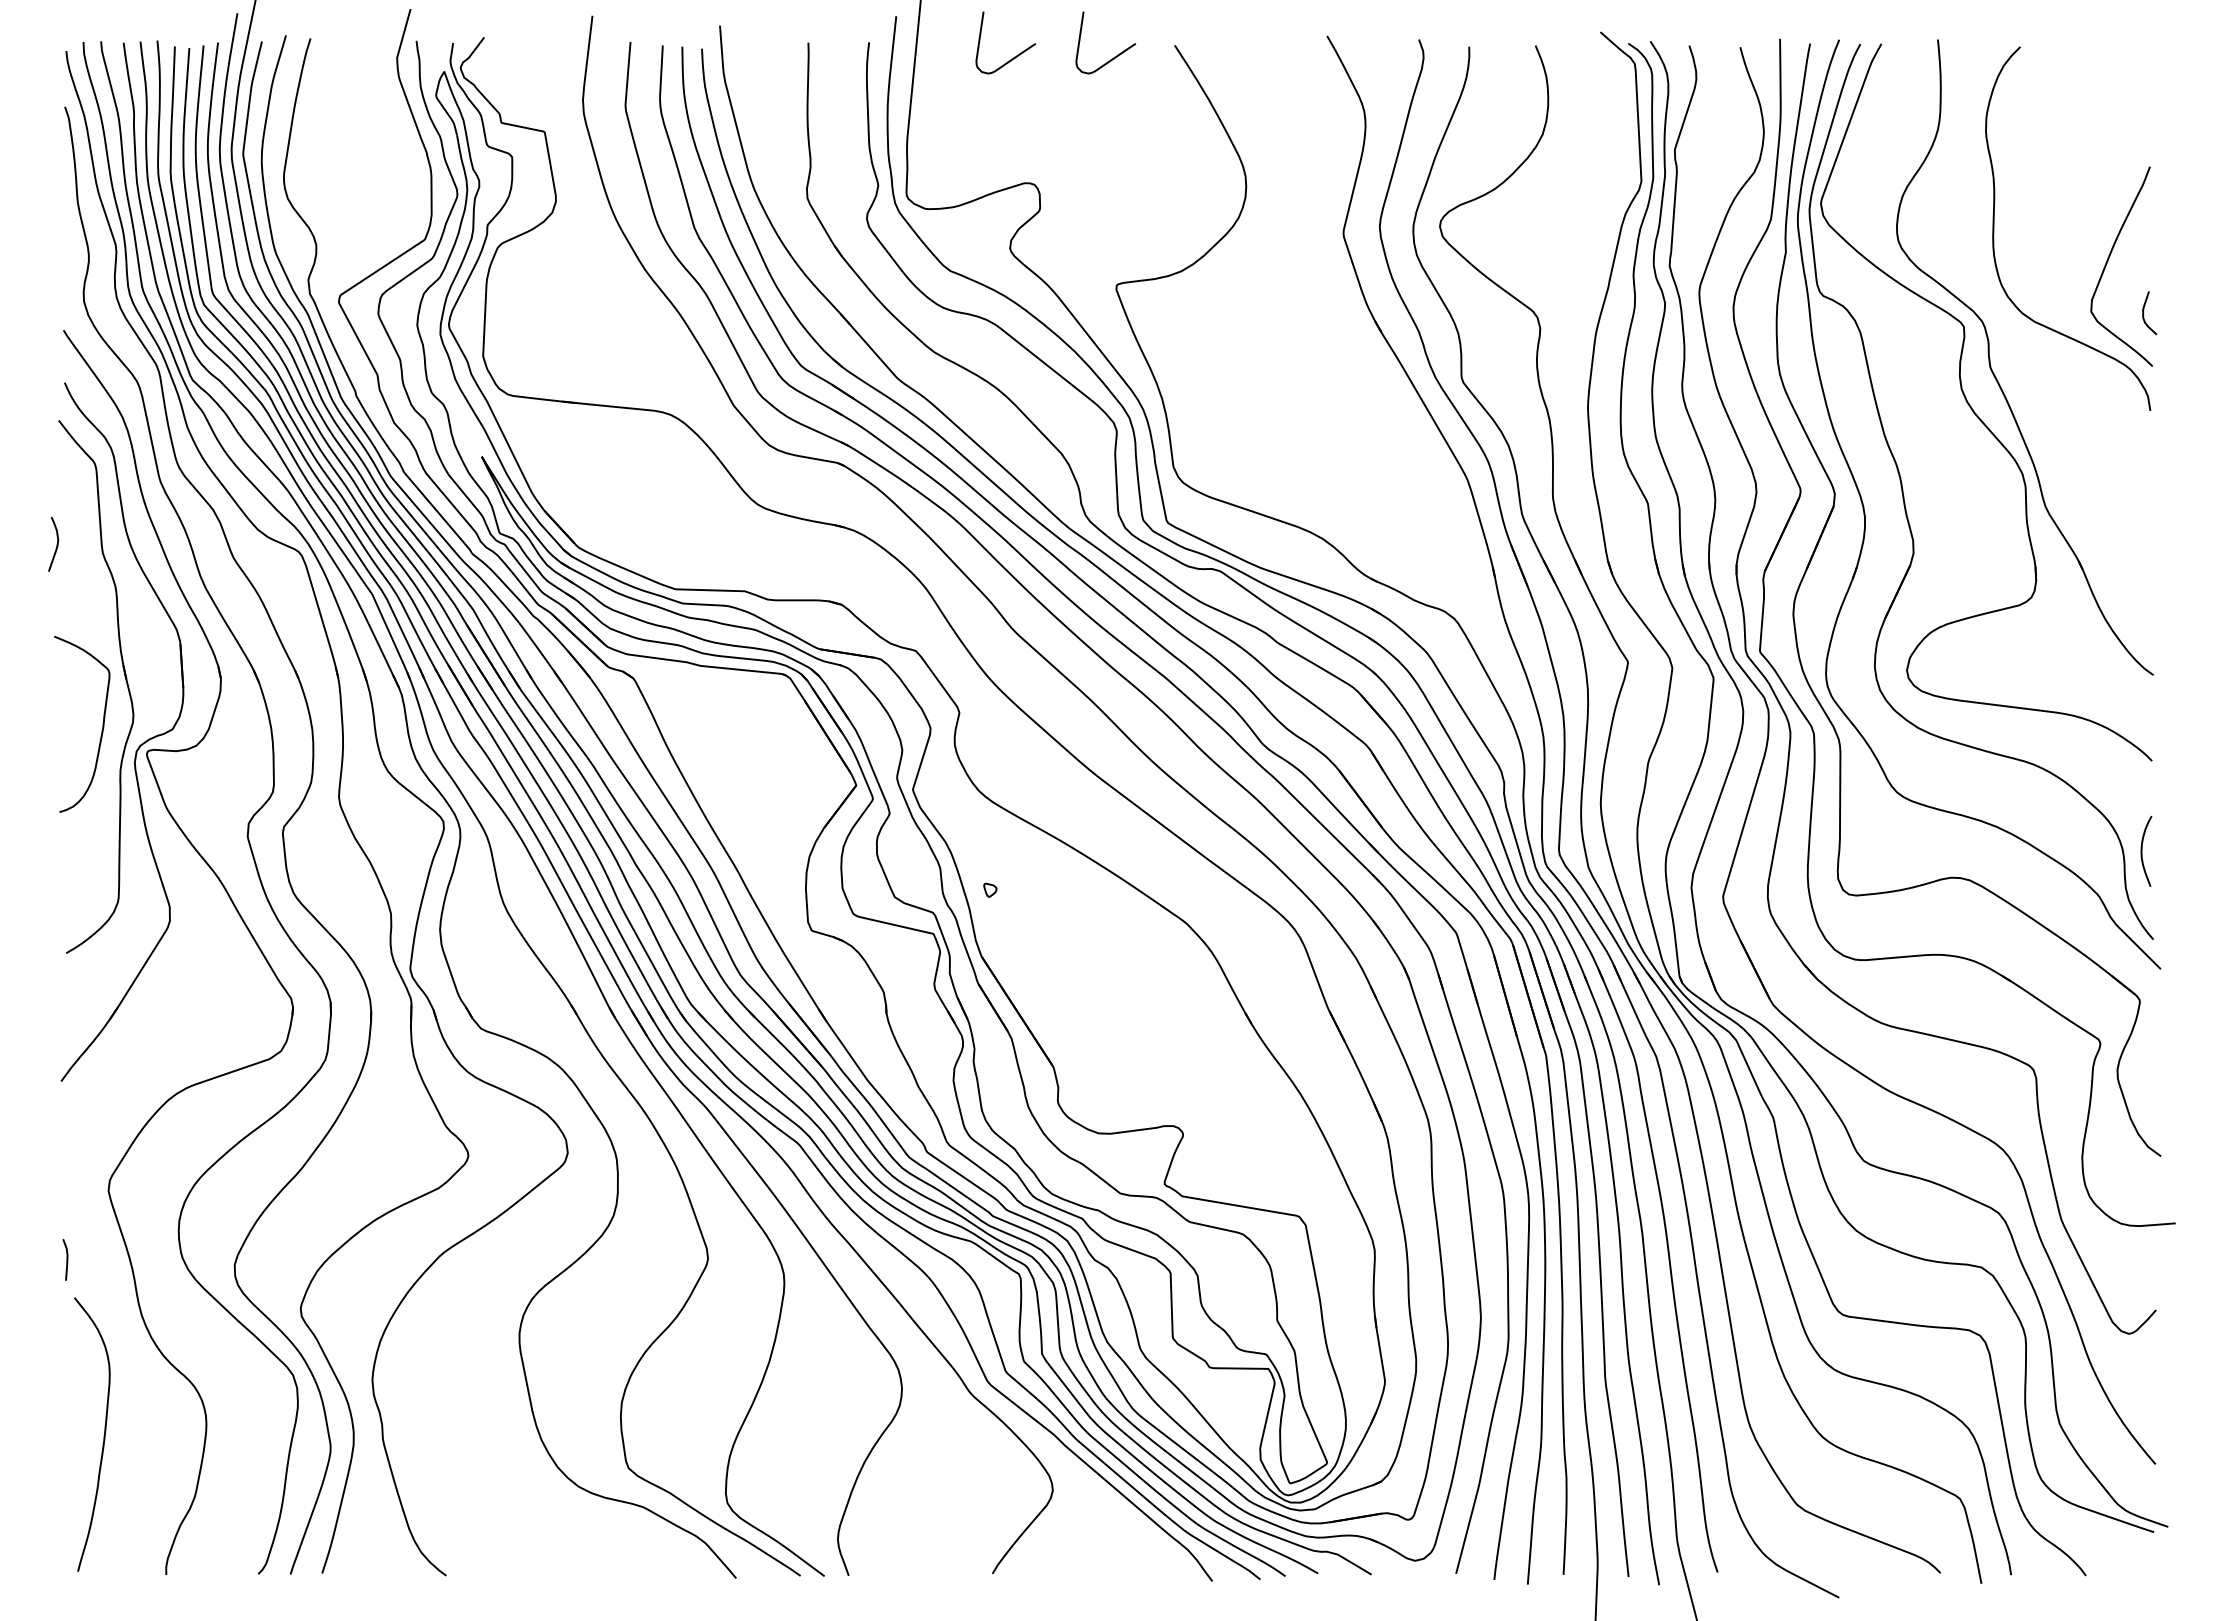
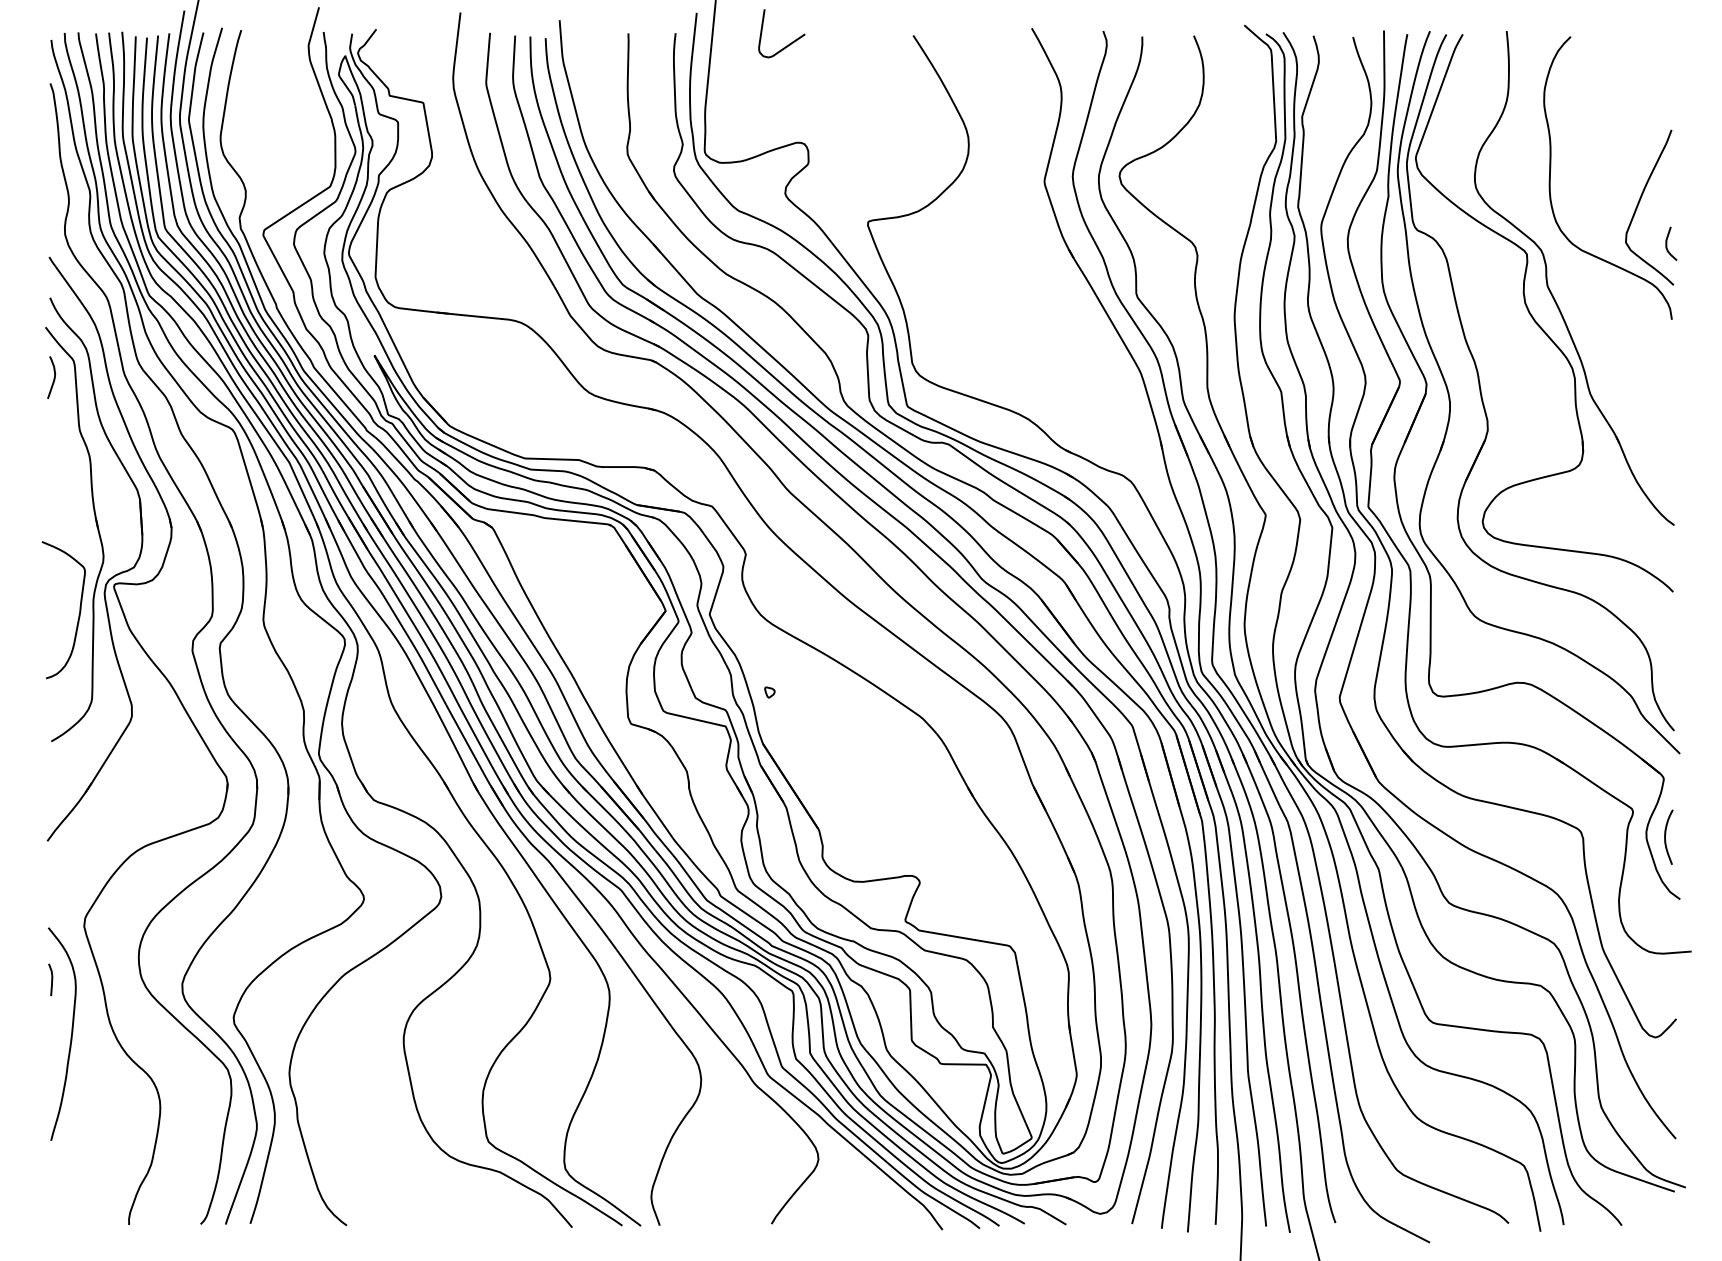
curve: (1114, 56) -> (866, 44), removed
curve: (56, 544) -> (53, 377), moved
curve: (102, 723) -> (79, 609), moved
curve: (2142, 851) -> (1665, 837), moved
curve: (103, 1435) -> (70, 1034), moved

